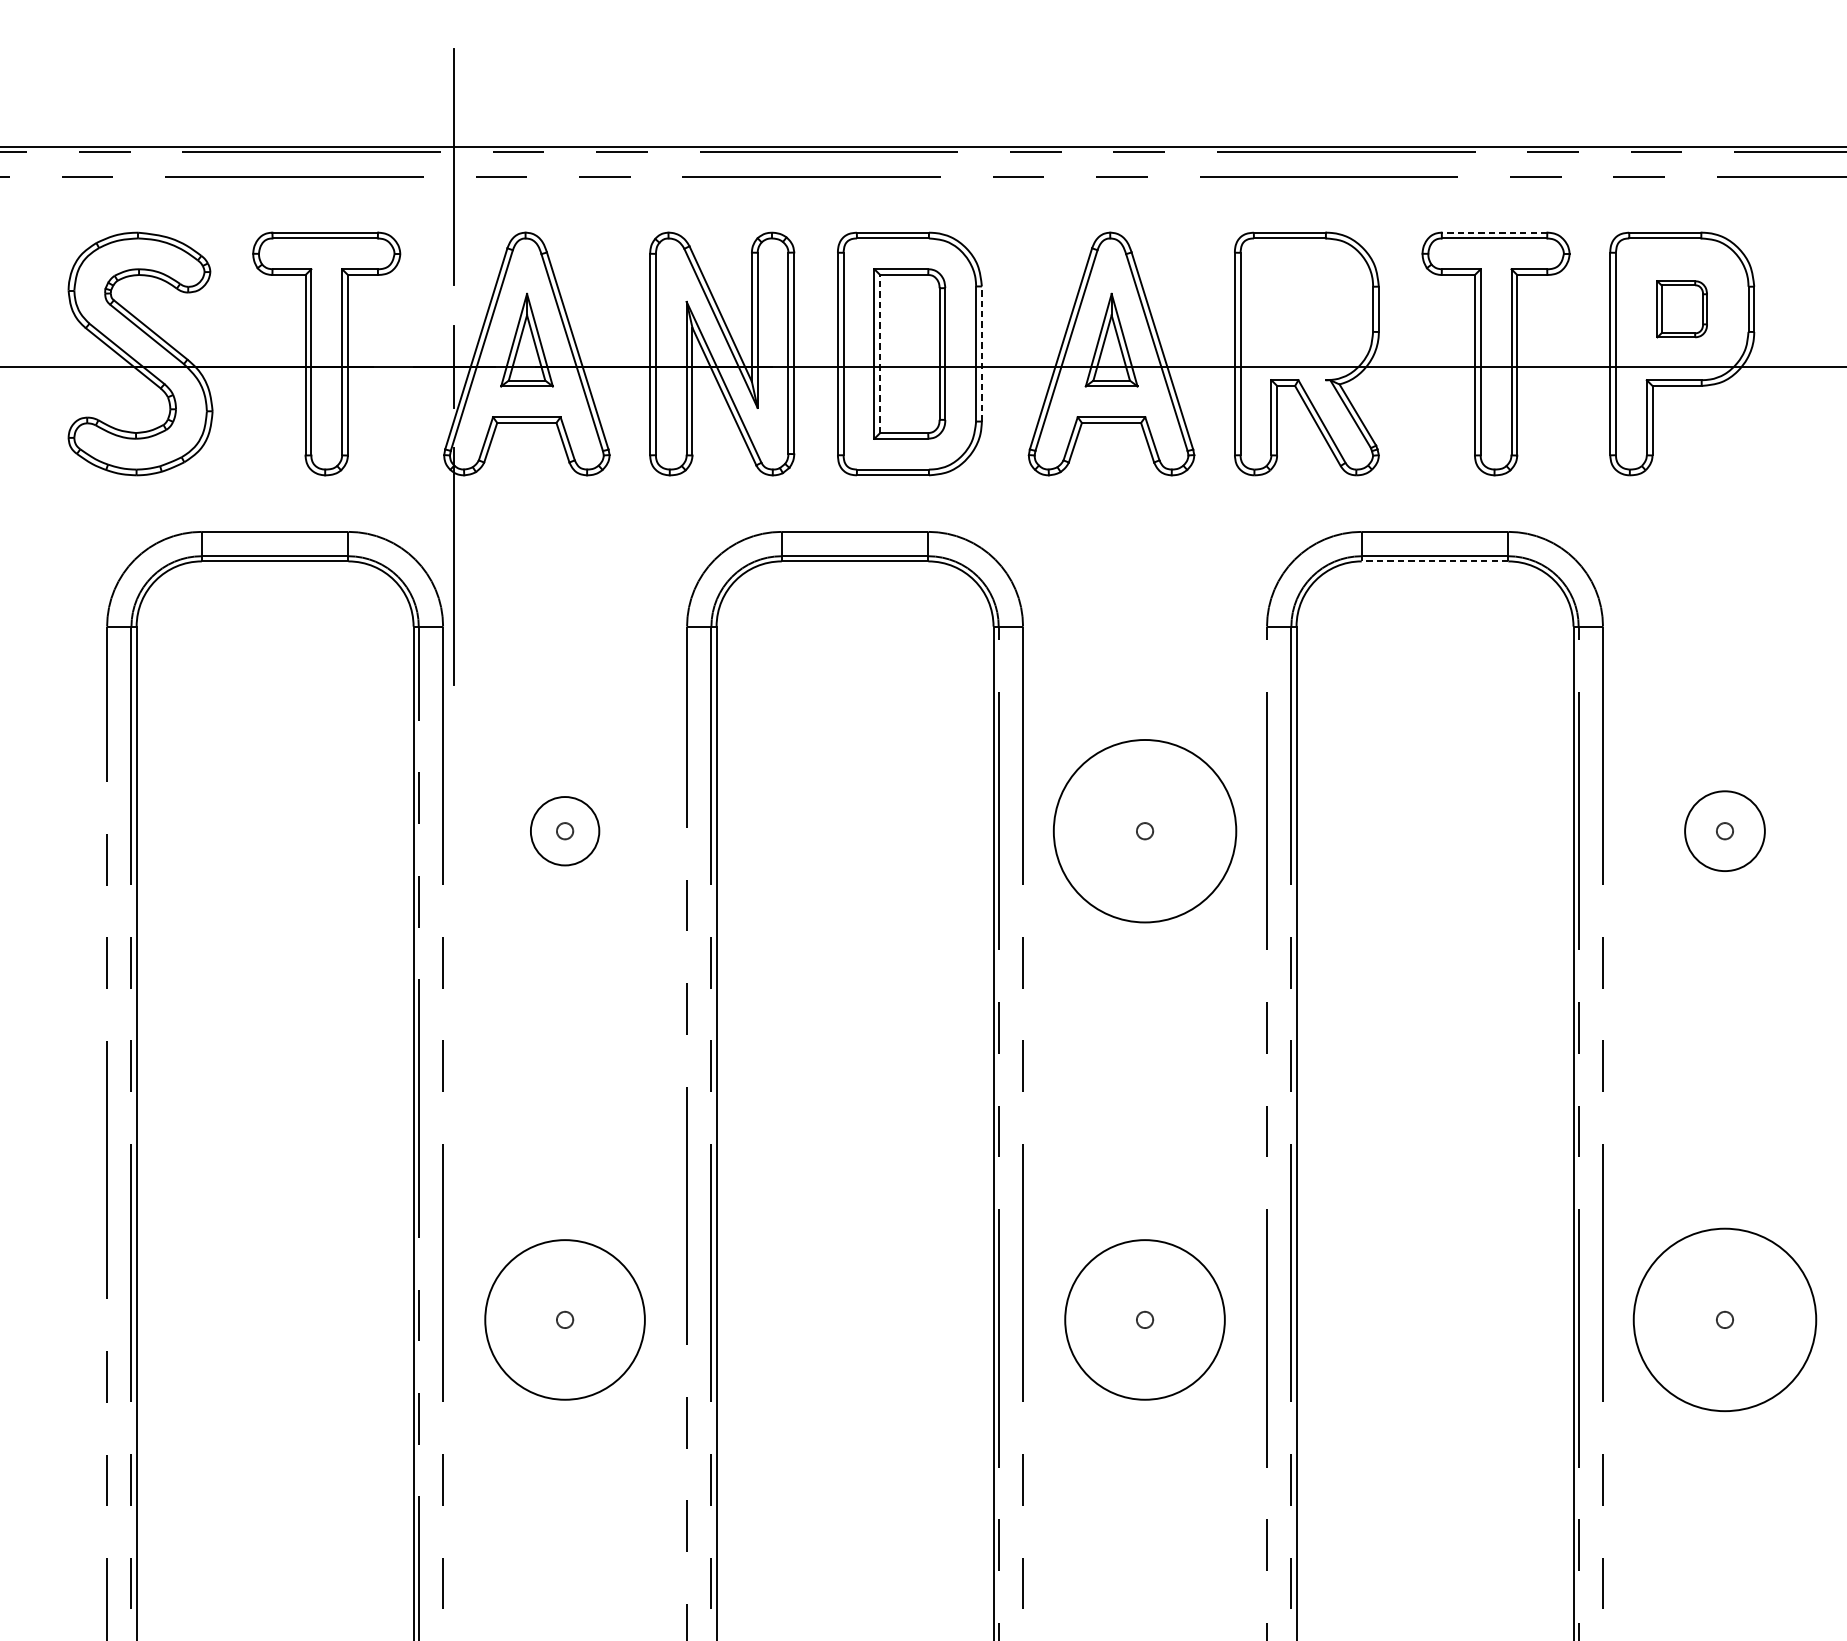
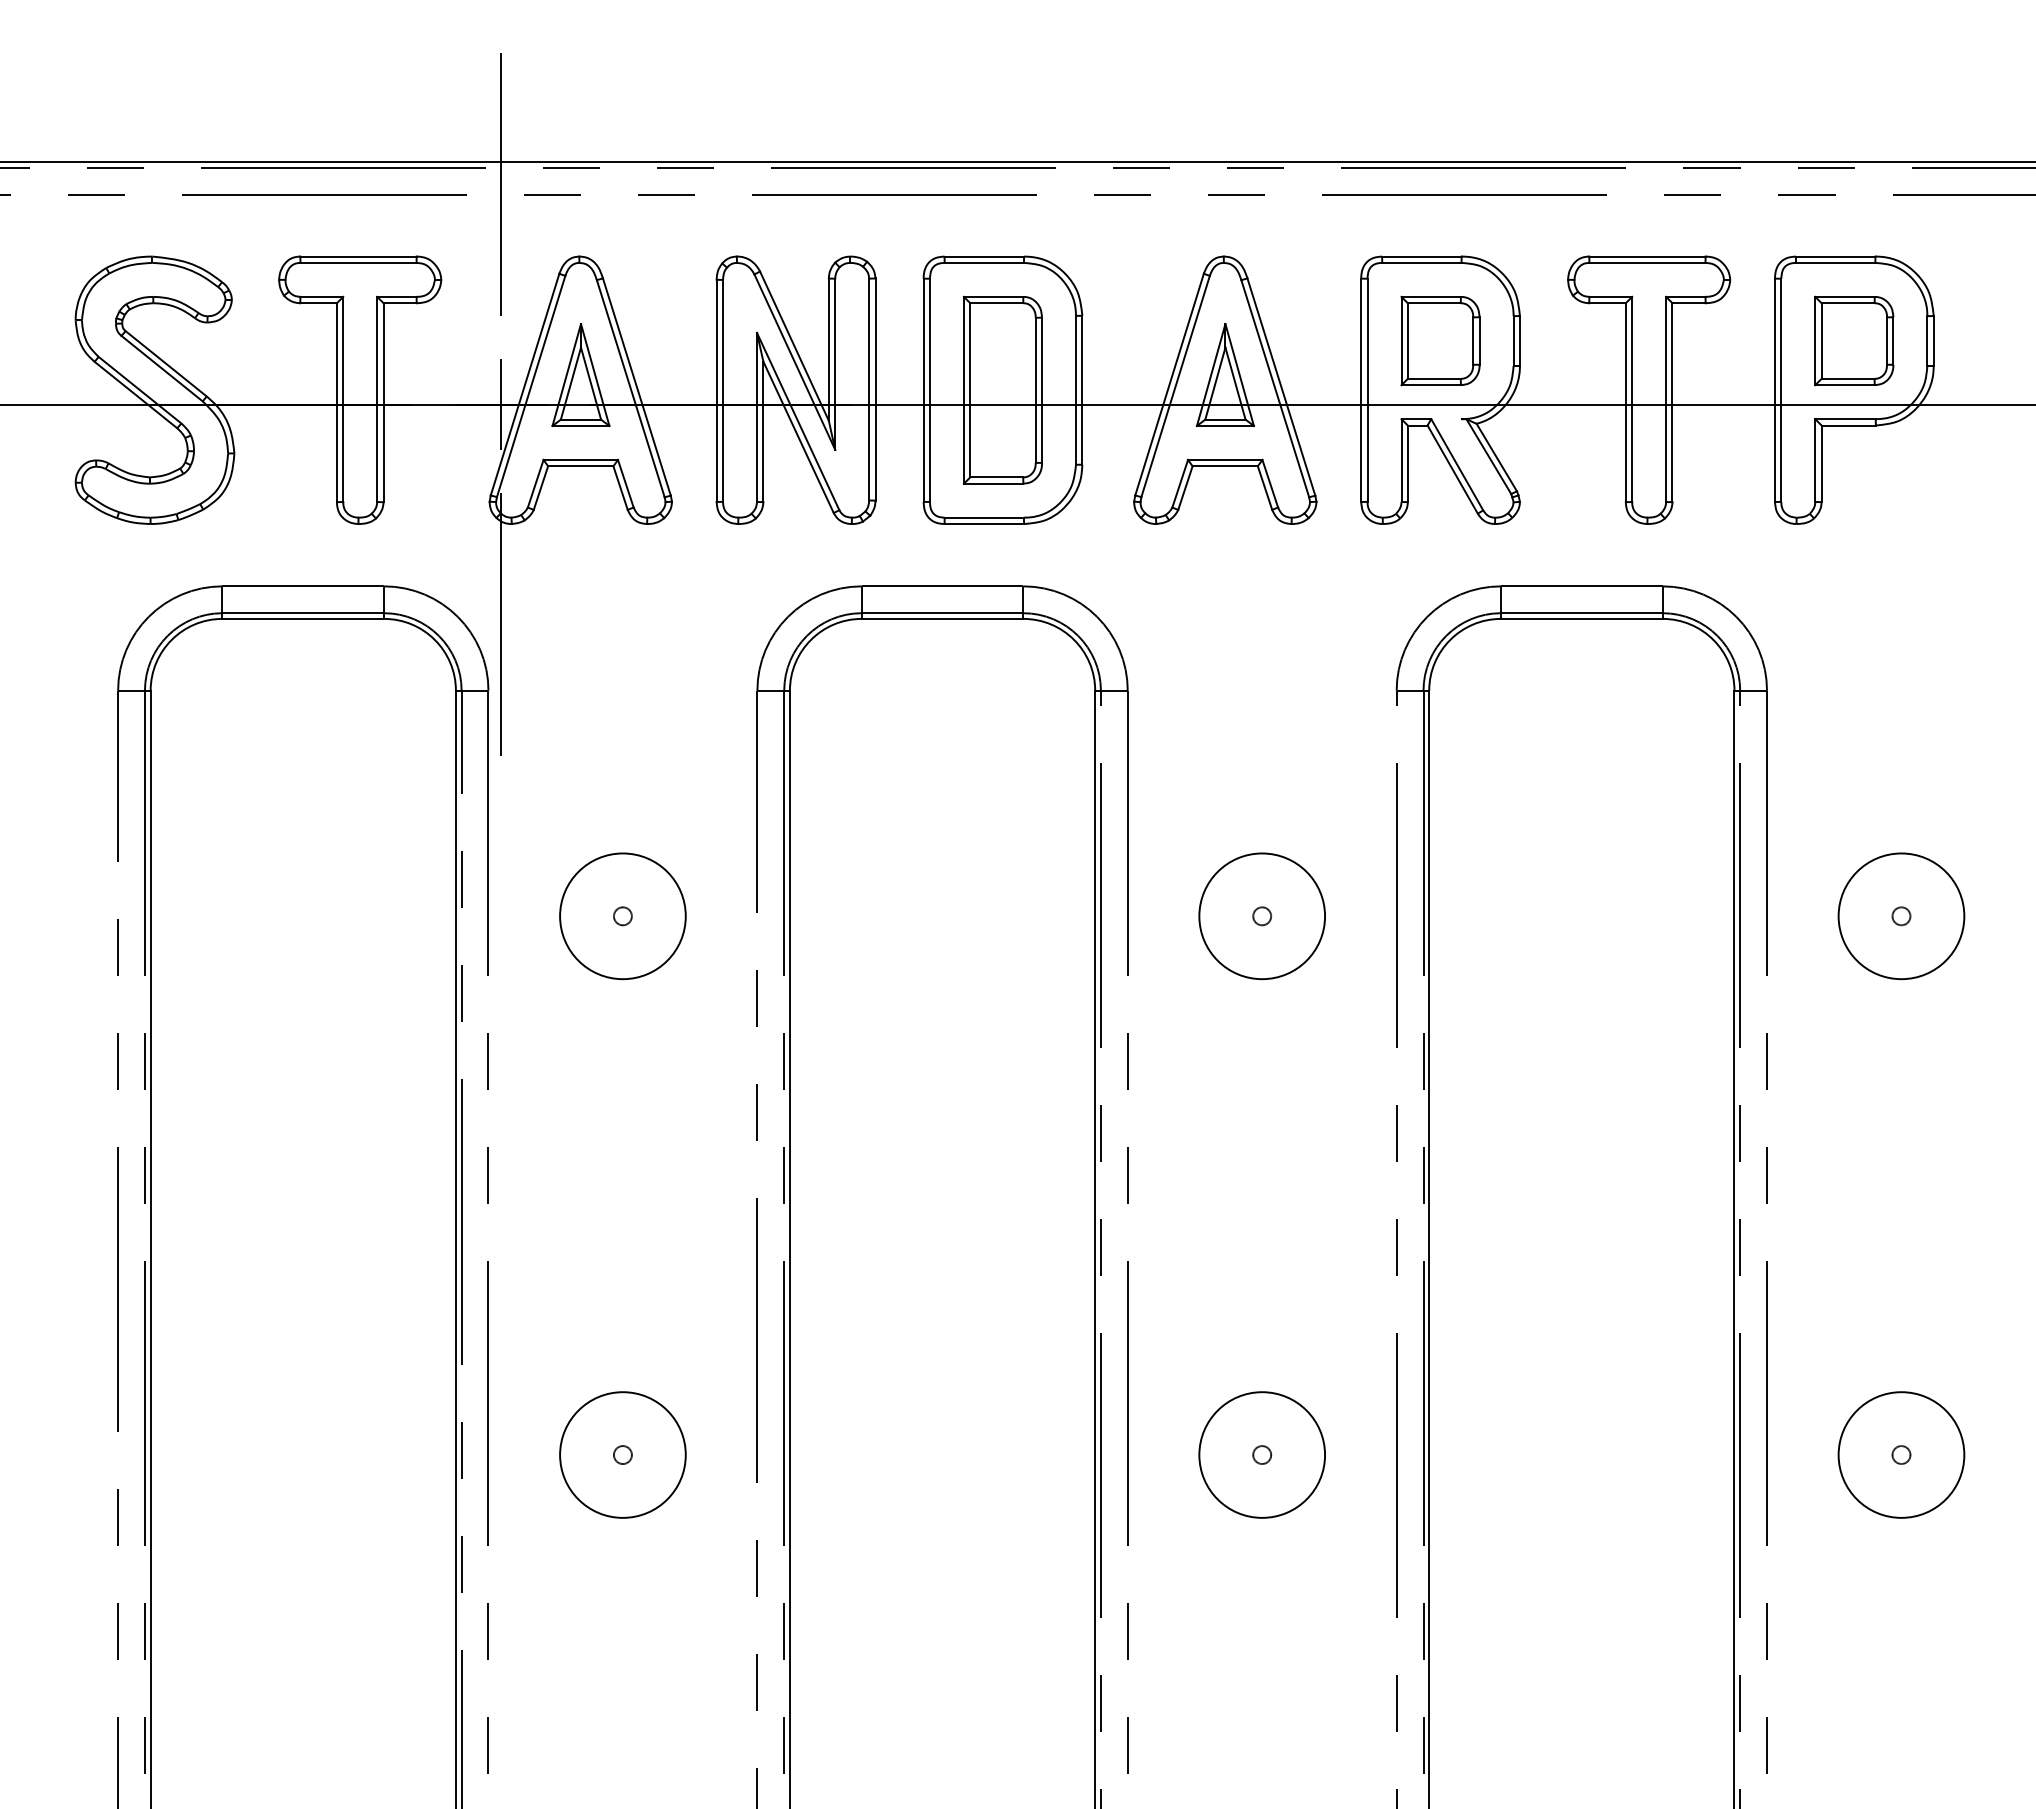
line: (1493, 232) -> (1646, 256), dashed -> solid
part: (1306, 308) -> (1440, 340), added
part: (1682, 308) -> (1854, 340), size x1.43
line: (880, 353) -> (970, 389), dashed -> solid
line: (982, 353) -> (1082, 389), dashed -> solid
line: (1434, 561) -> (1581, 618), dashed -> solid
circle: (564, 831) -> (622, 916), size x1.67
circle: (1145, 831) -> (1262, 916), size x0.62
circle: (1725, 831) -> (1901, 916), size x1.43
circle: (564, 1319) -> (622, 1454), size x0.71
circle: (1145, 1319) -> (1262, 1454), size x0.71
circle: (1725, 1319) -> (1901, 1454), size x0.62

